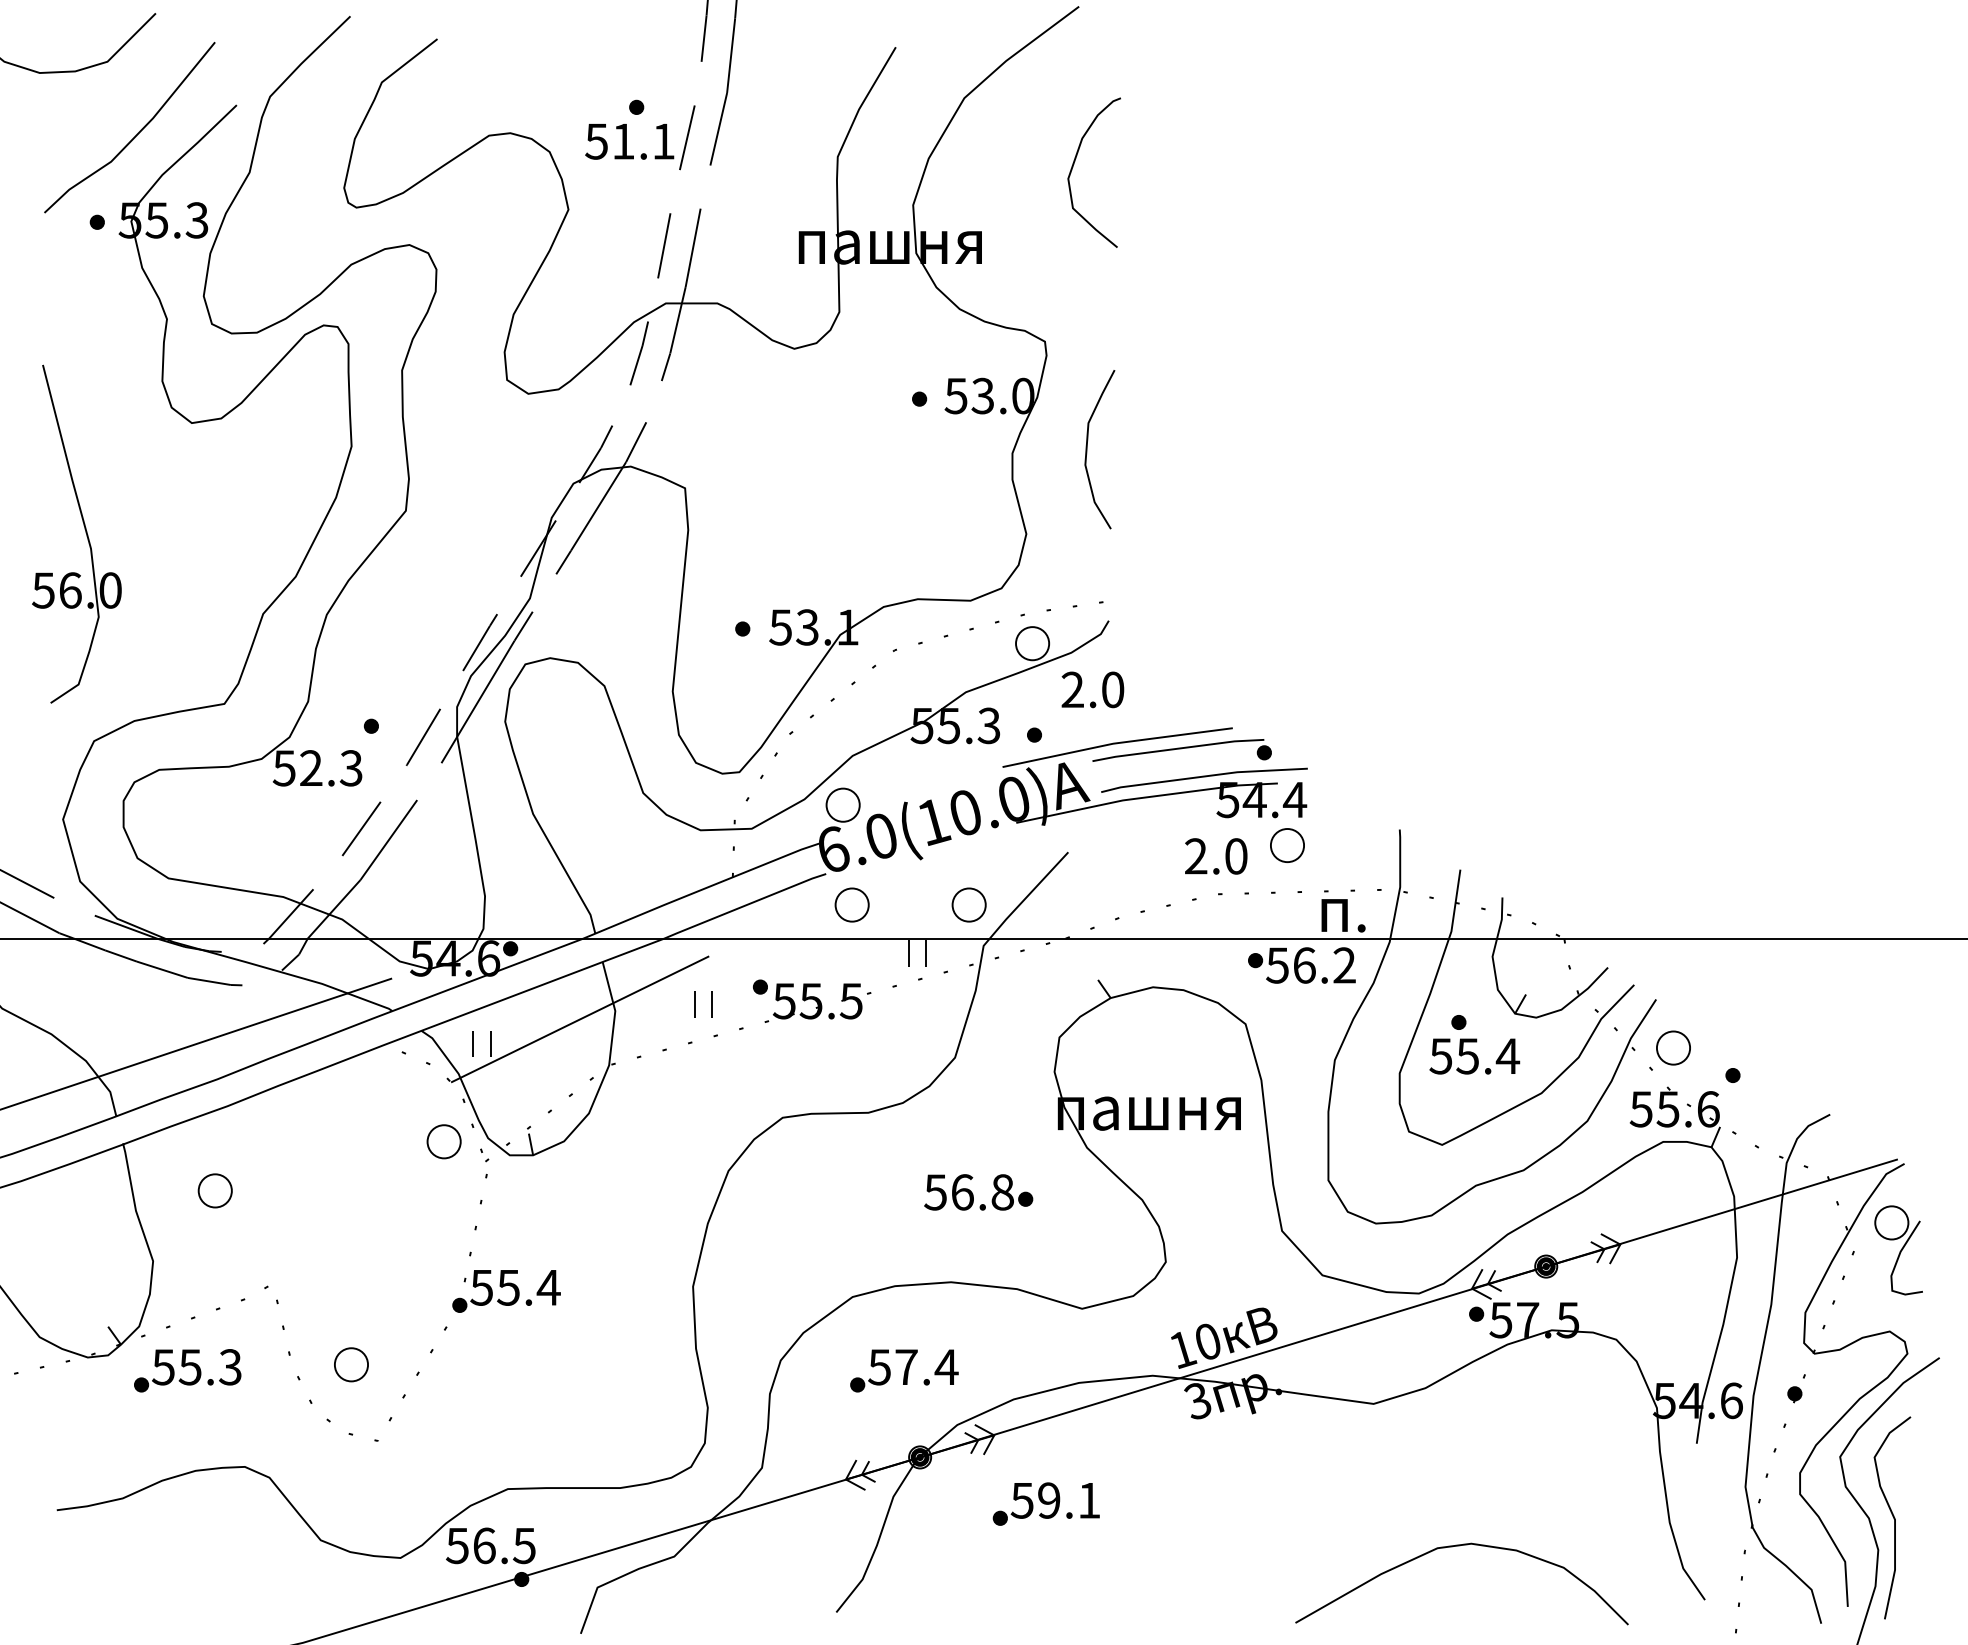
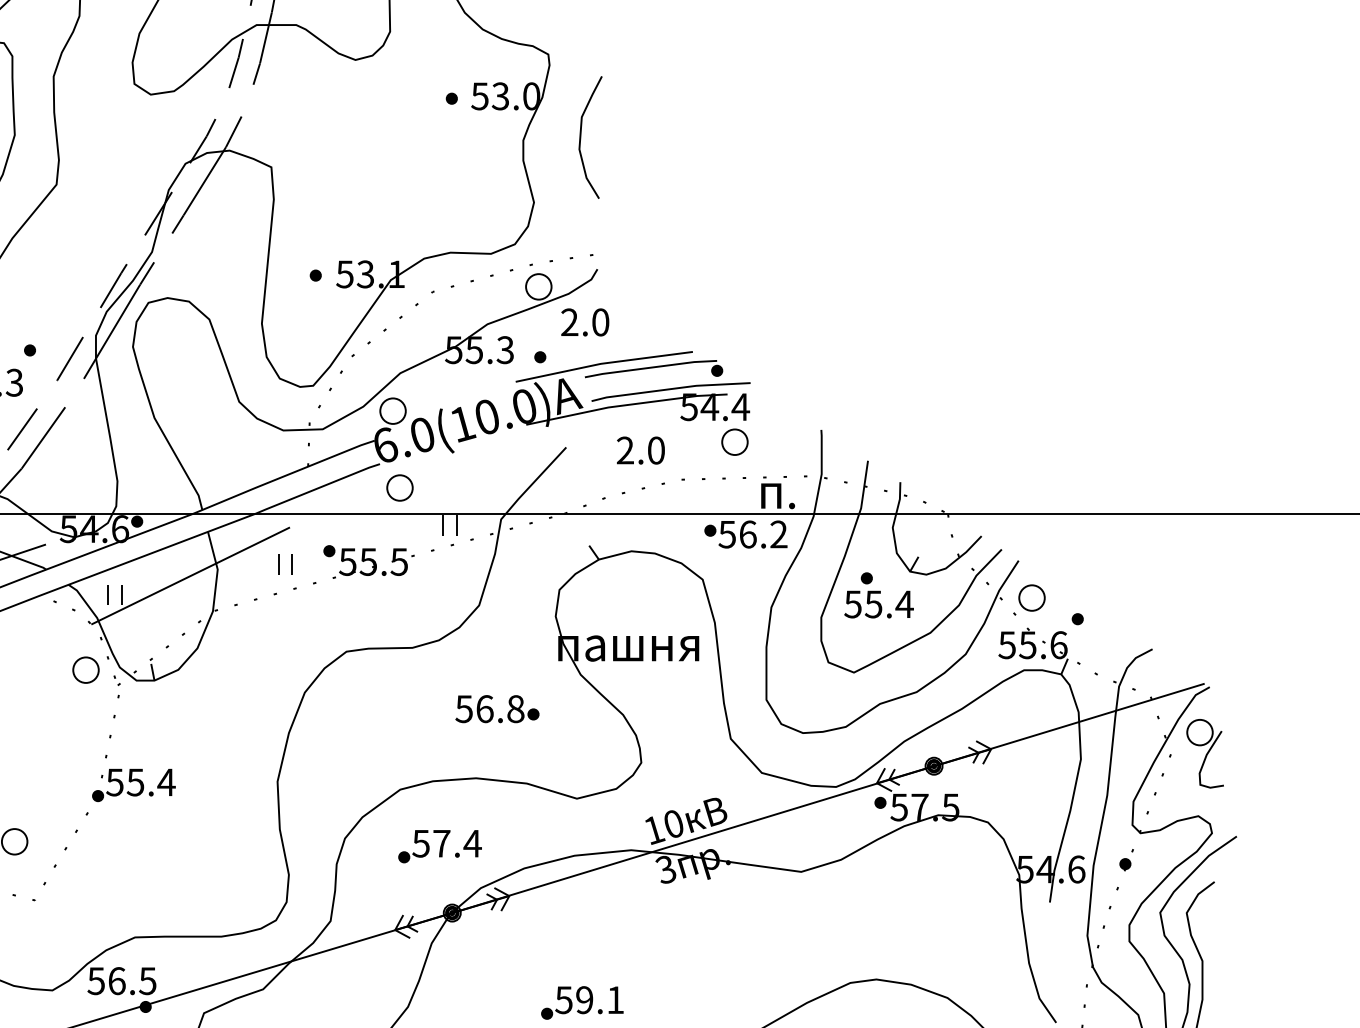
text: (1216, 856) -> (641, 450), moved
part: (968, 904) -> (489, 487), removed
part: (1045, 1503) -> (581, 1002), moved

